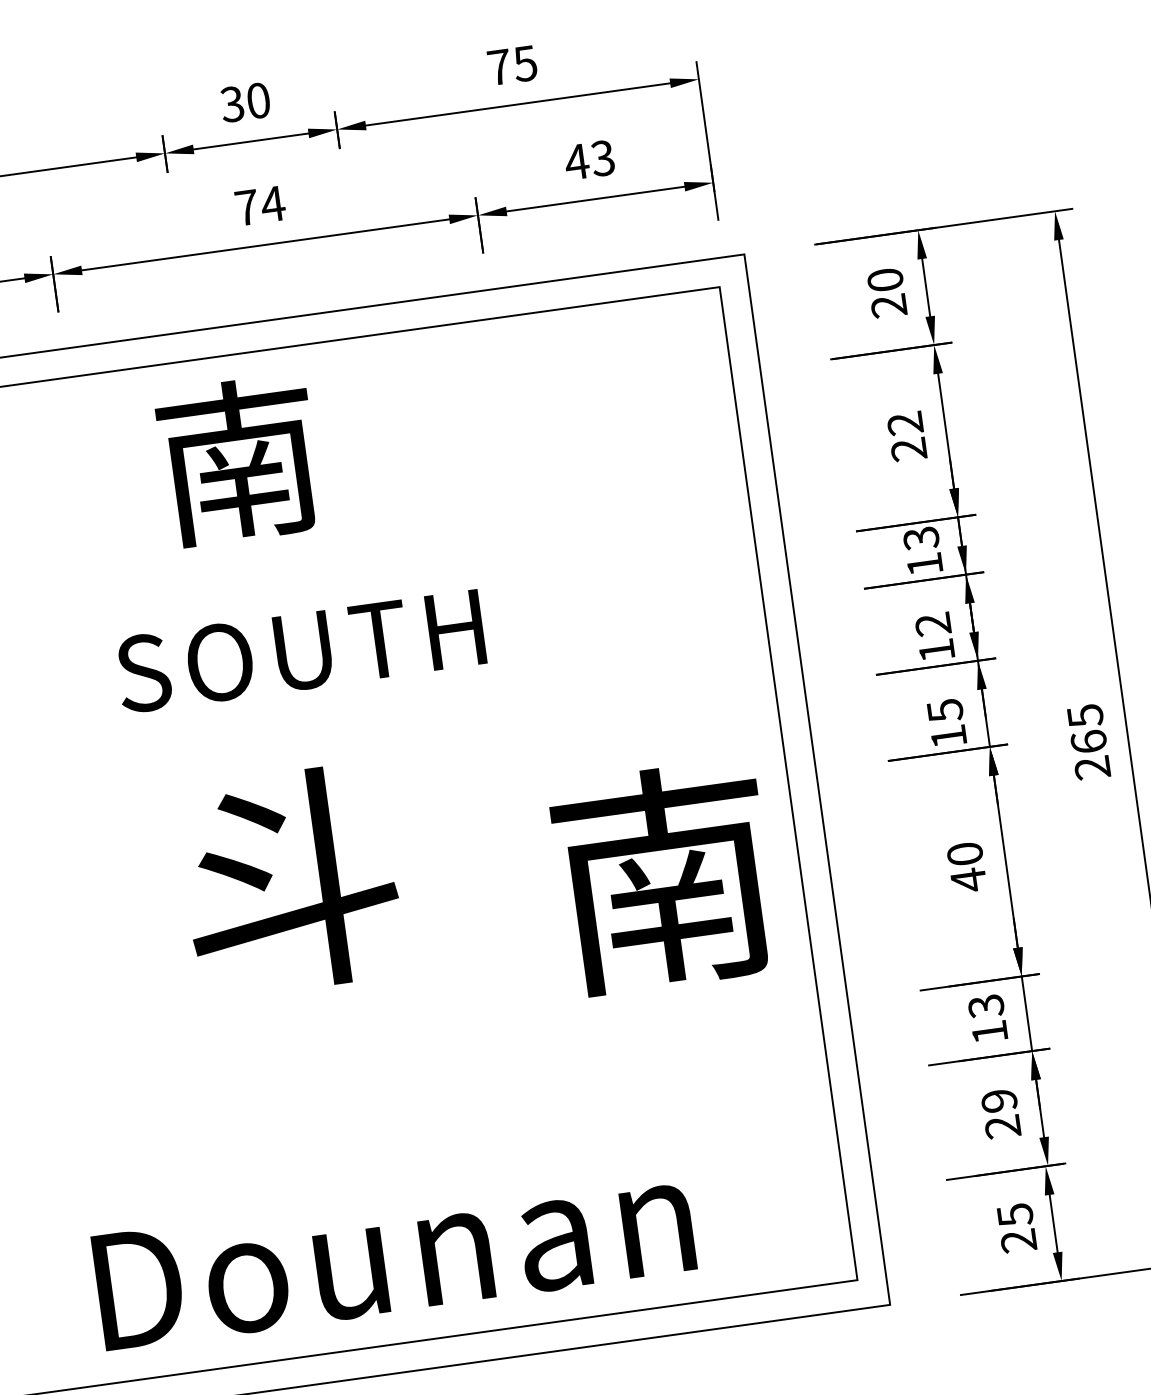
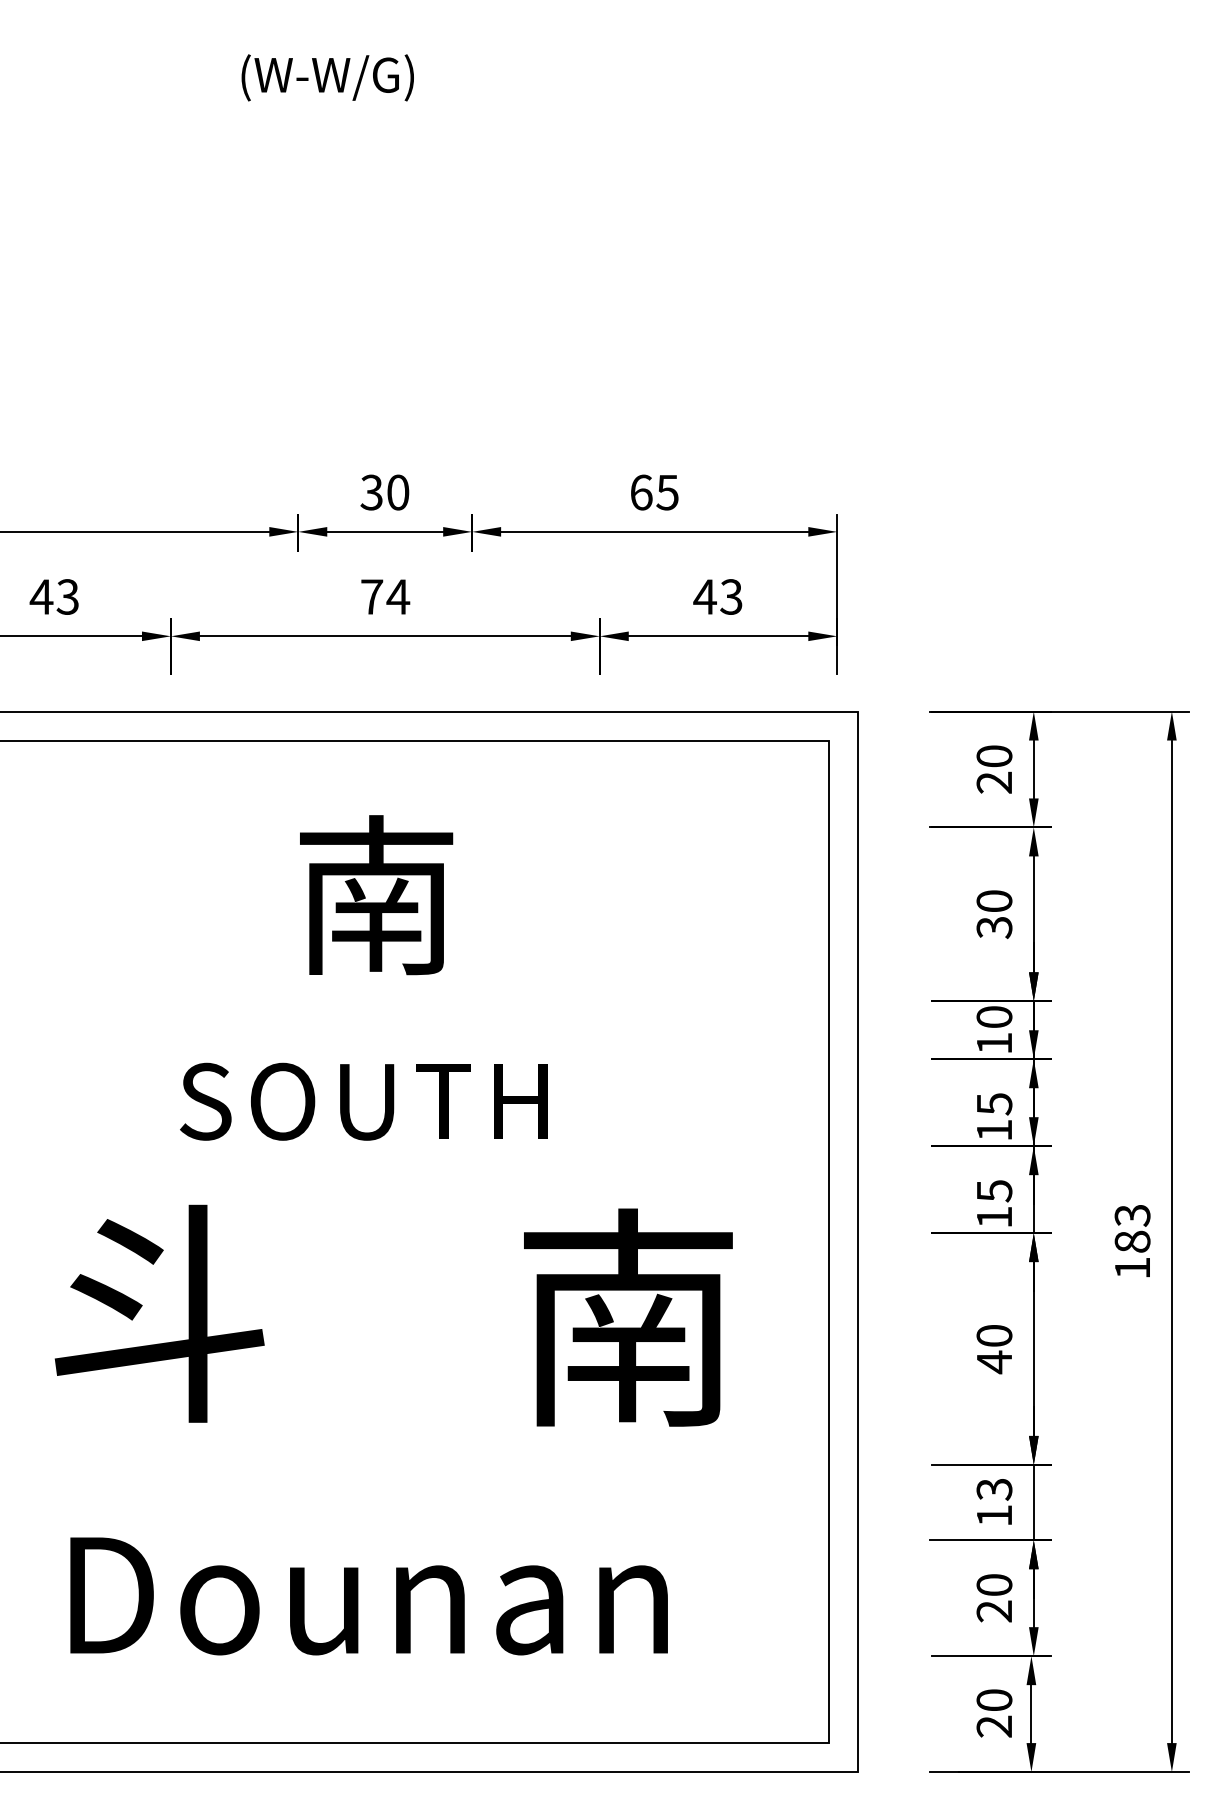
text: (499, 67) -> (641, 492), 75 -> 65
text: (907, 436) -> (994, 914), 22 -> 30
text: (239, 460) -> (376, 895), moved
text: (921, 538) -> (994, 1017), 13 -> 10
text: (933, 624) -> (994, 1104), 12 -> 15
text: (299, 651) -> (363, 1101), moved
text: (1088, 741) -> (1132, 1241), 265 -> 183
text: (664, 877) -> (628, 1317), moved
text: (290, 880) -> (159, 1313), moved
text: (999, 1101) -> (994, 1585), 29 -> 20
text: (1015, 1215) -> (994, 1700), 25 -> 20
text: (393, 1254) -> (368, 1596), moved

